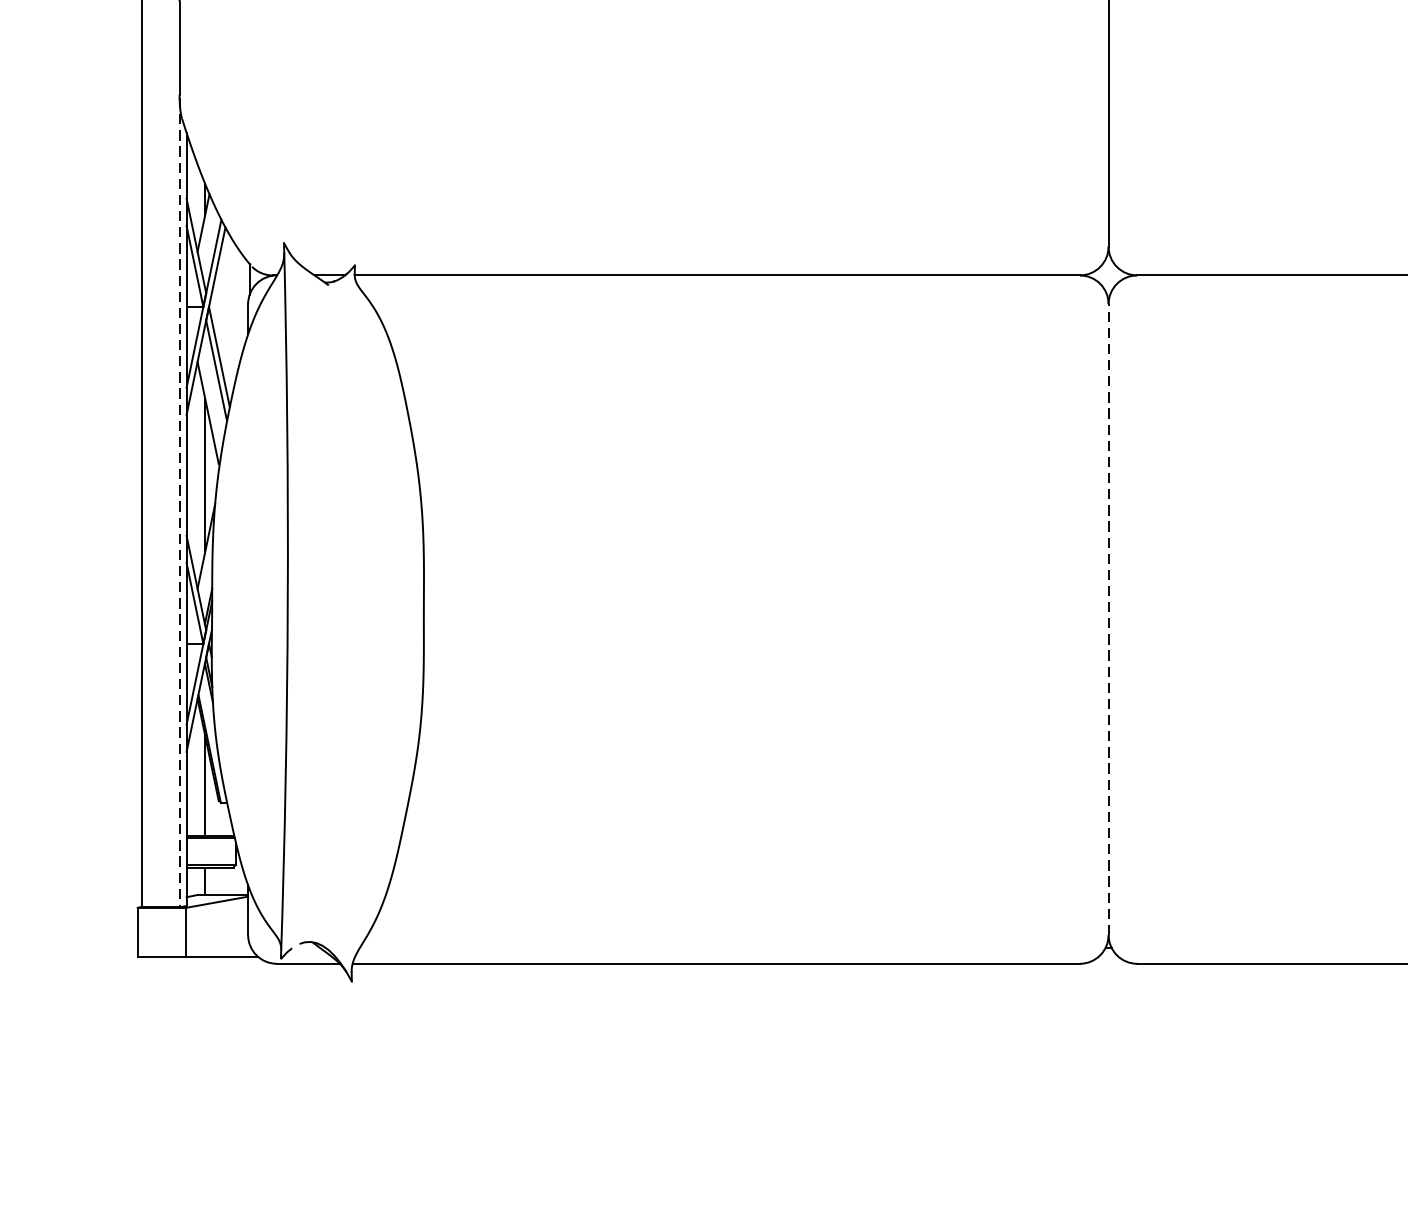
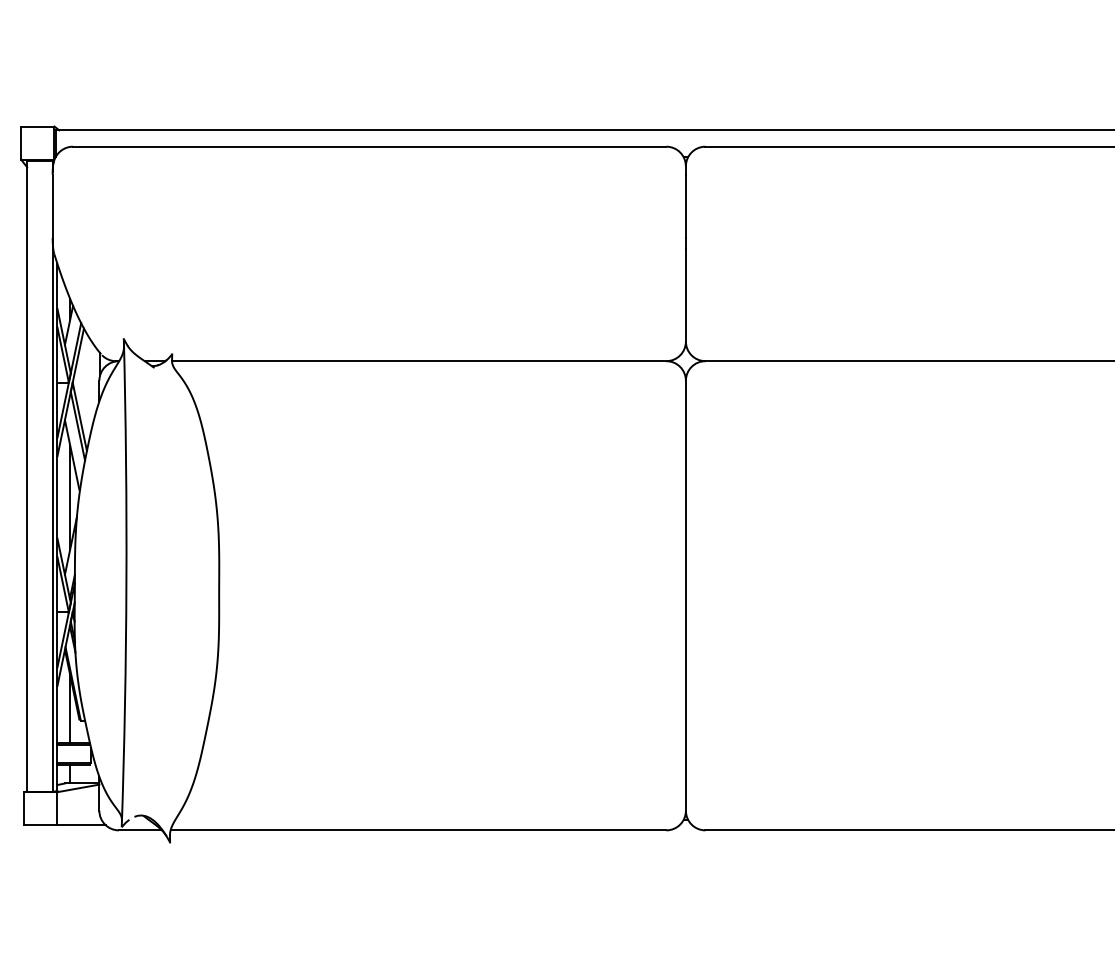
line: (179, 503) -> (52, 516), dashed -> solid
line: (1107, 619) -> (685, 595), dashed -> solid

